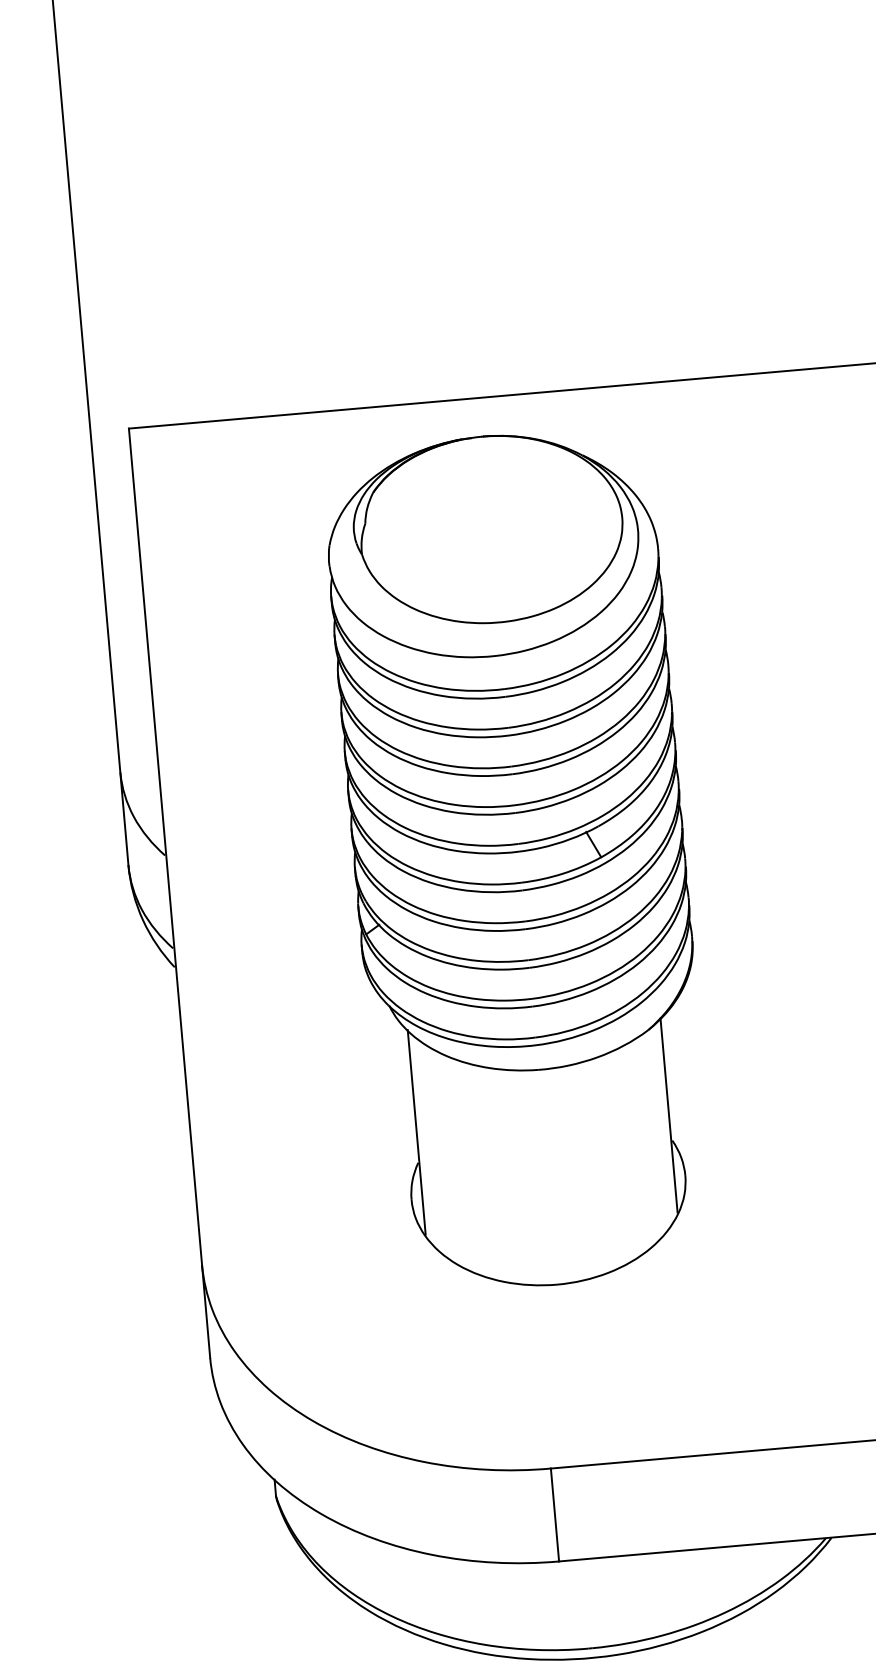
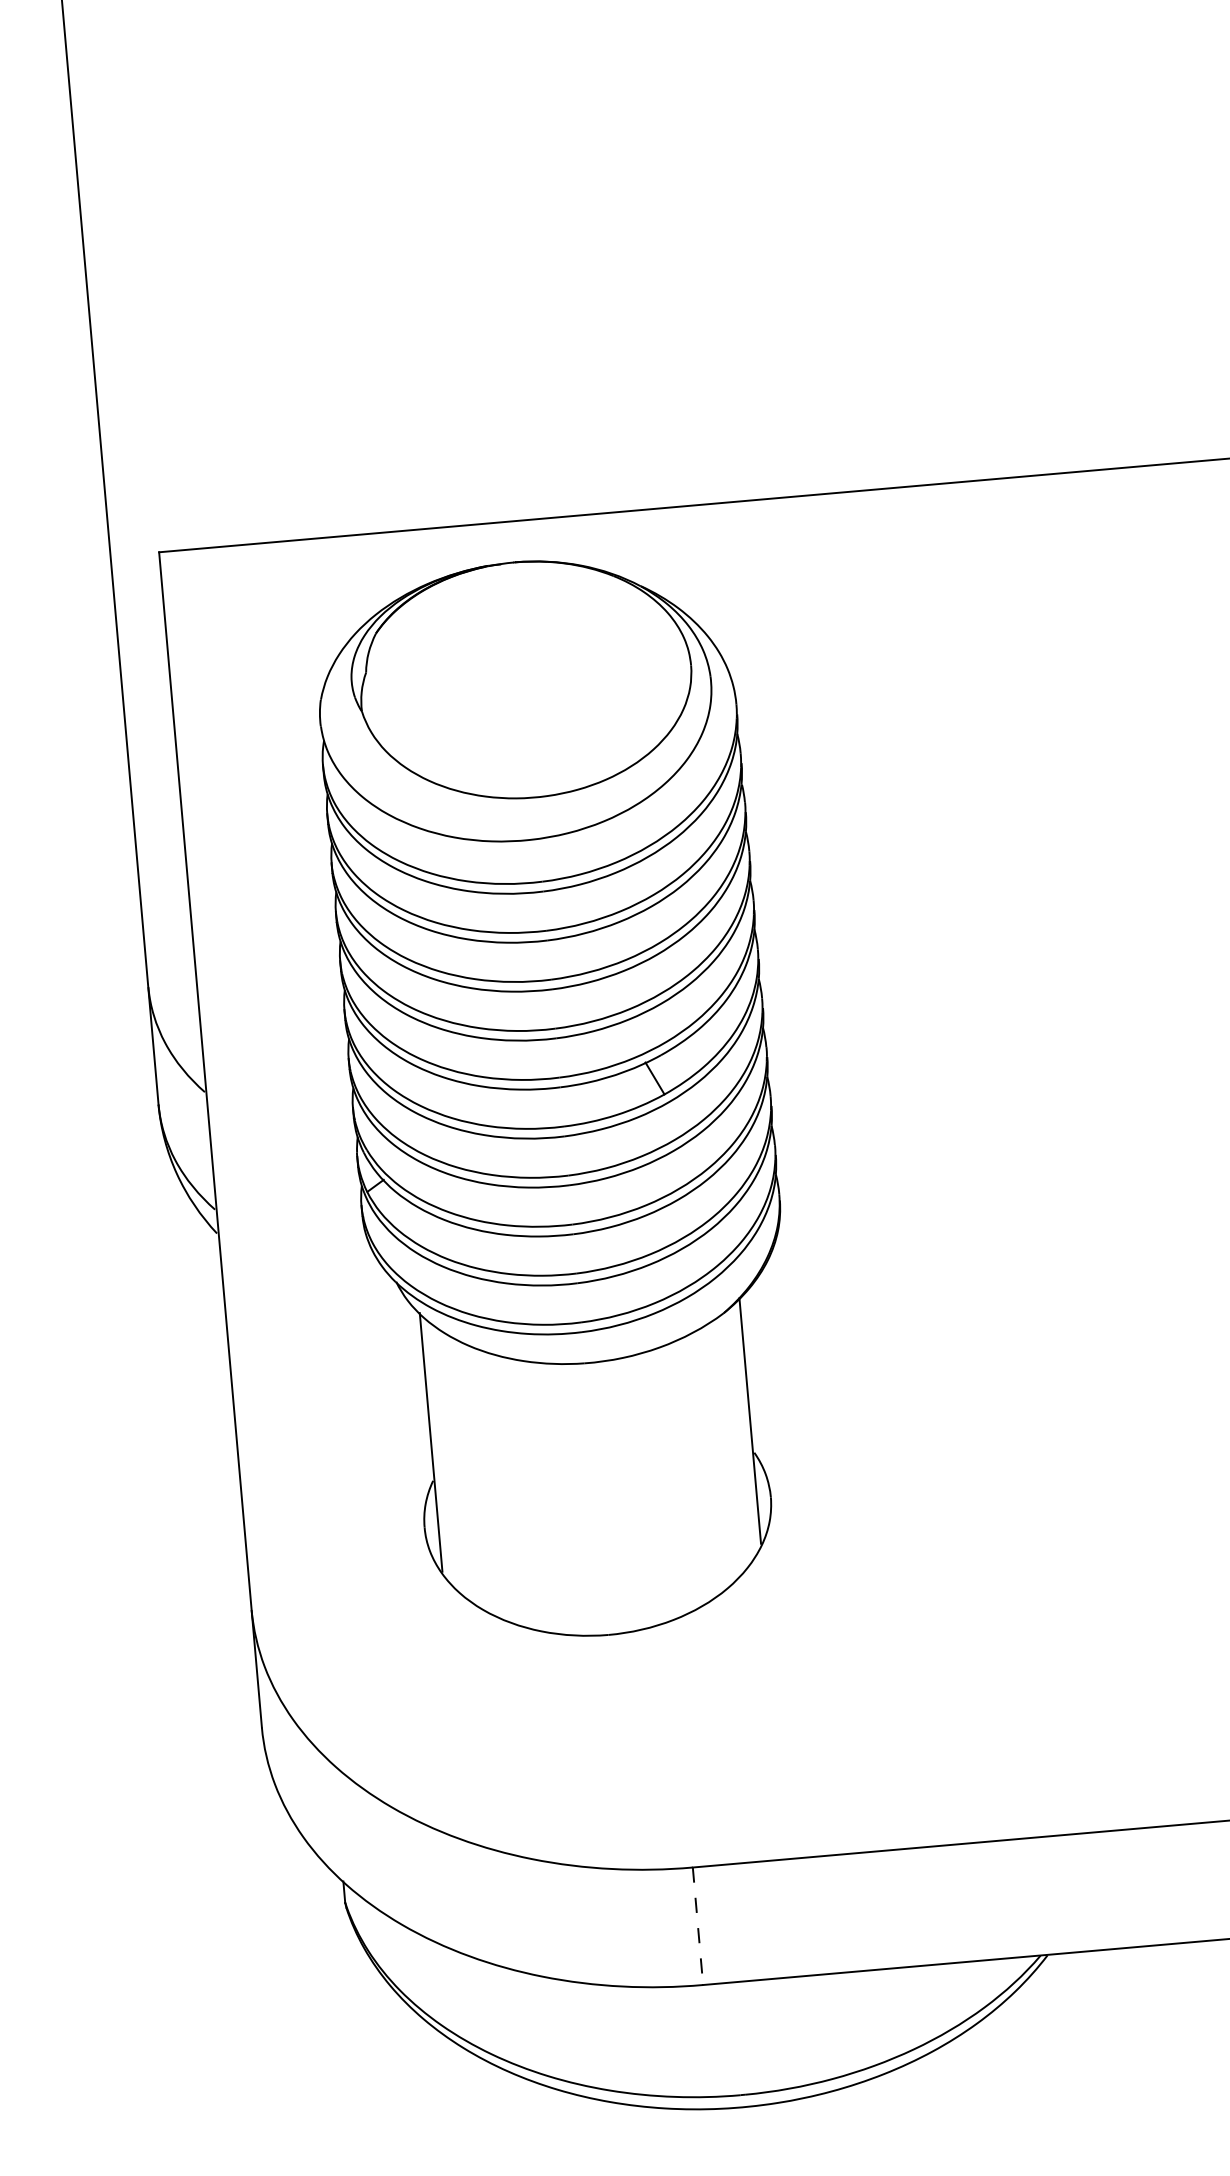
part: (511, 860) -> (550, 1098), moved
line: (554, 1515) -> (697, 1926), solid -> dashed

